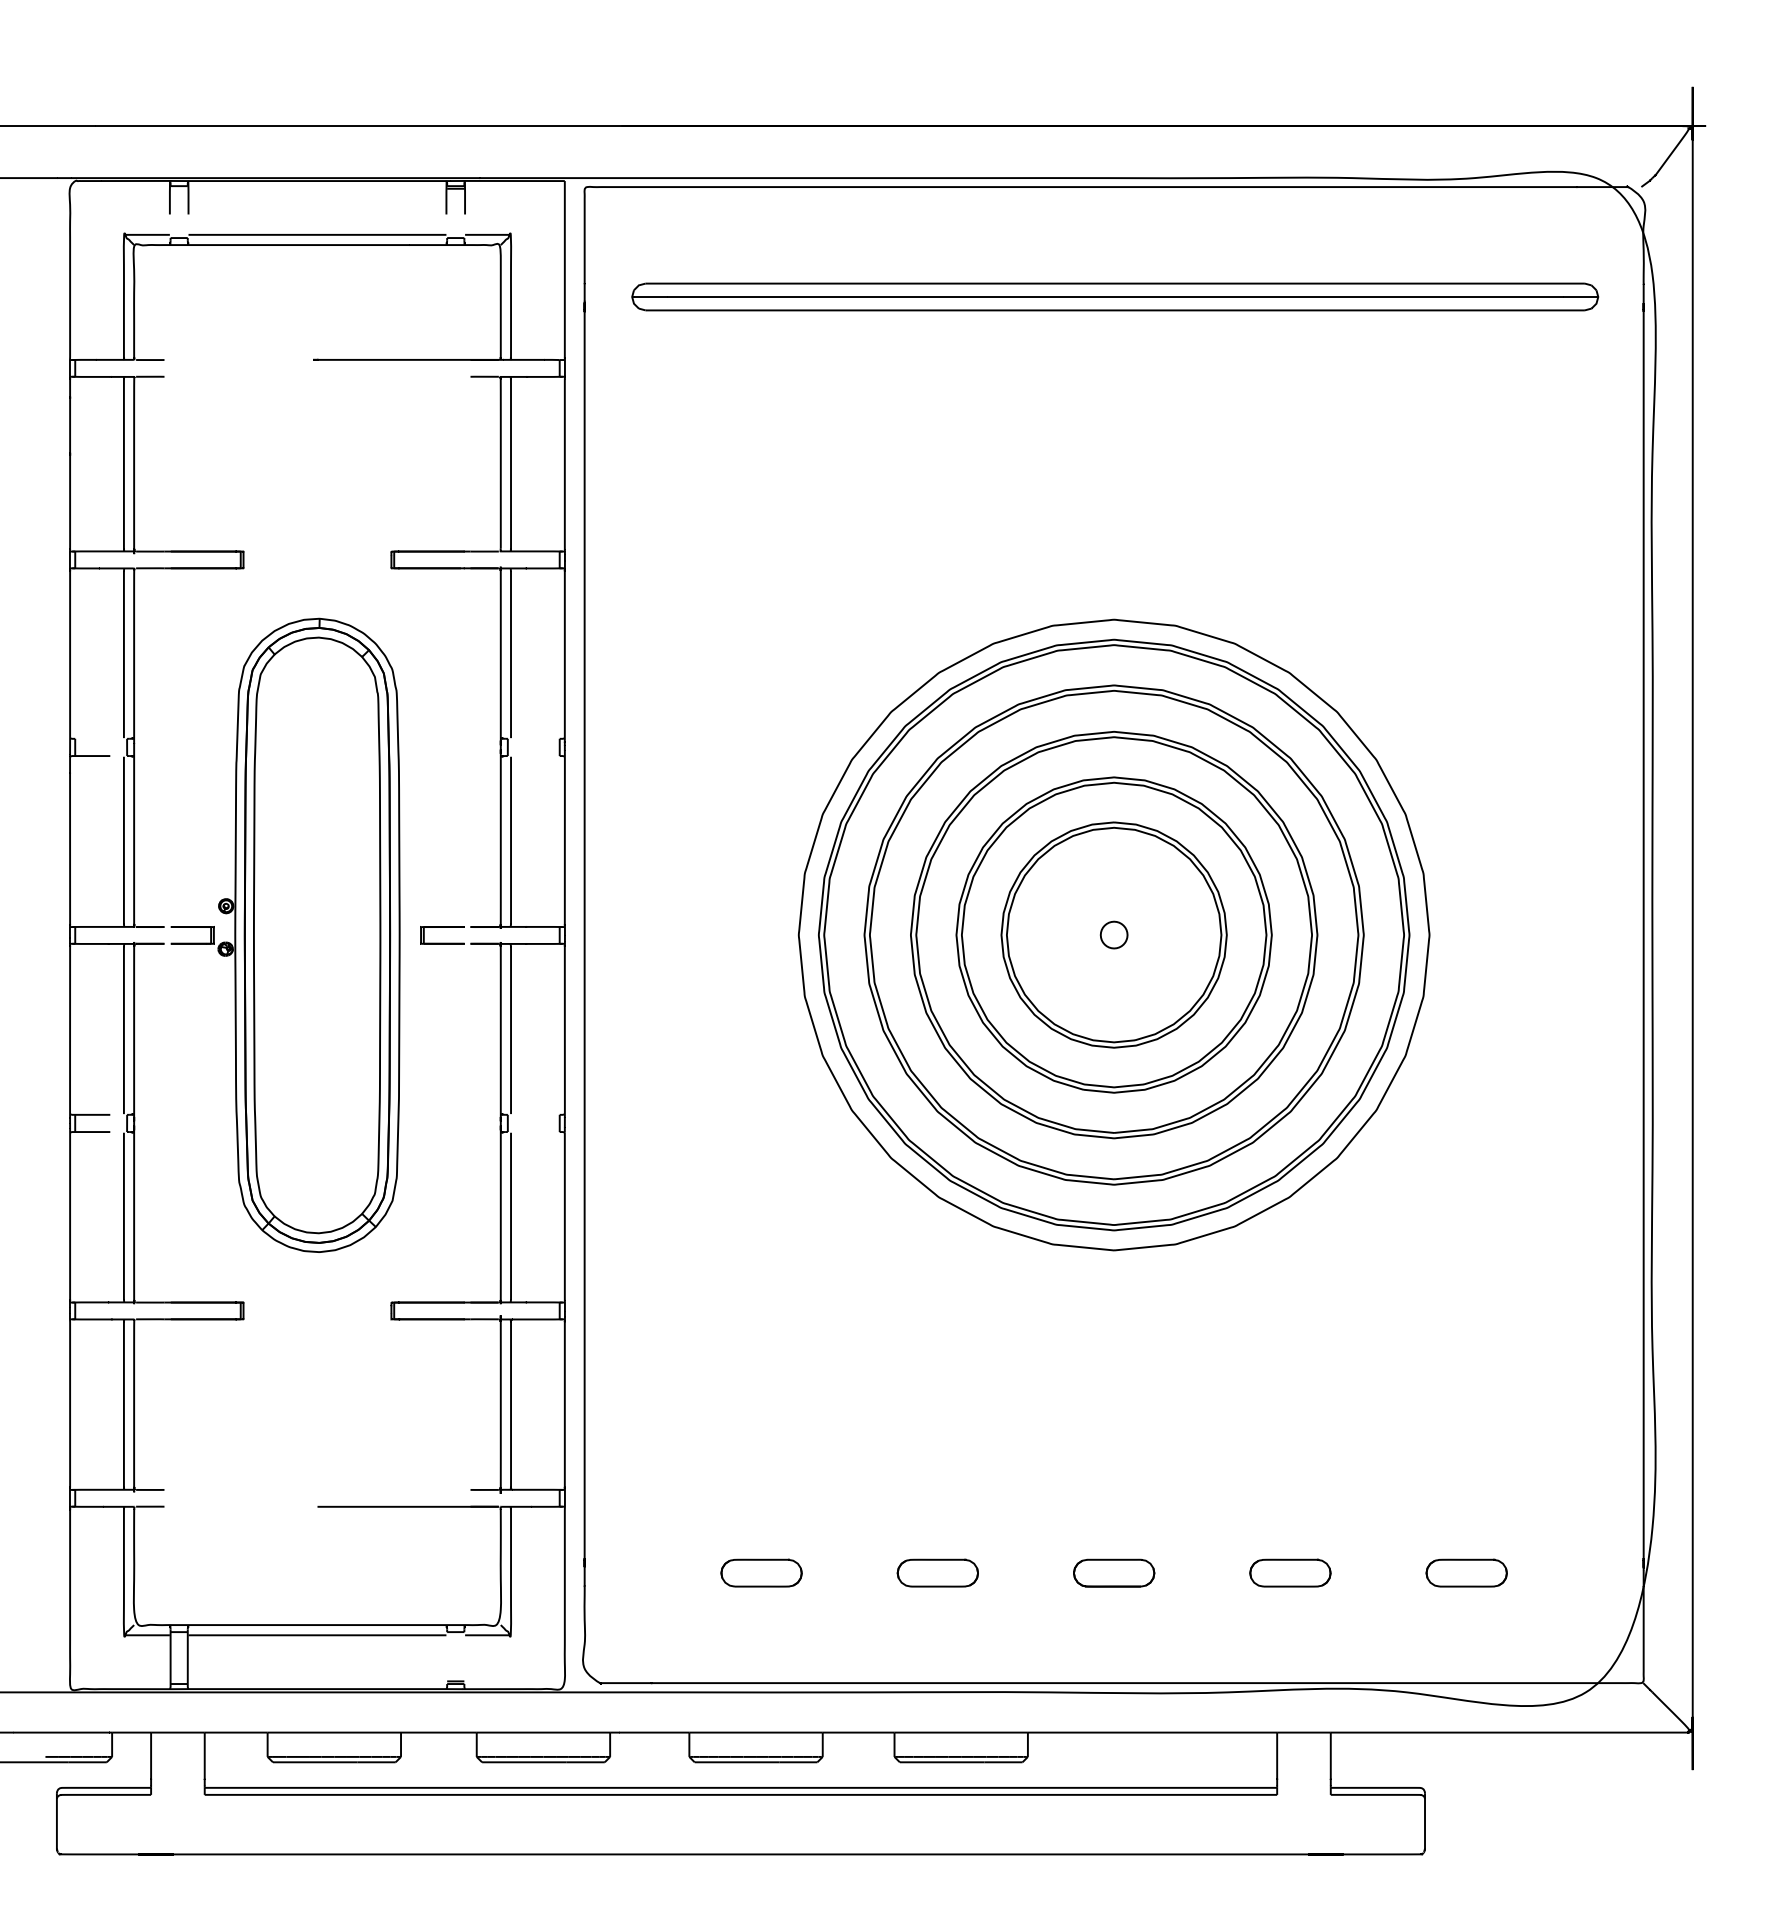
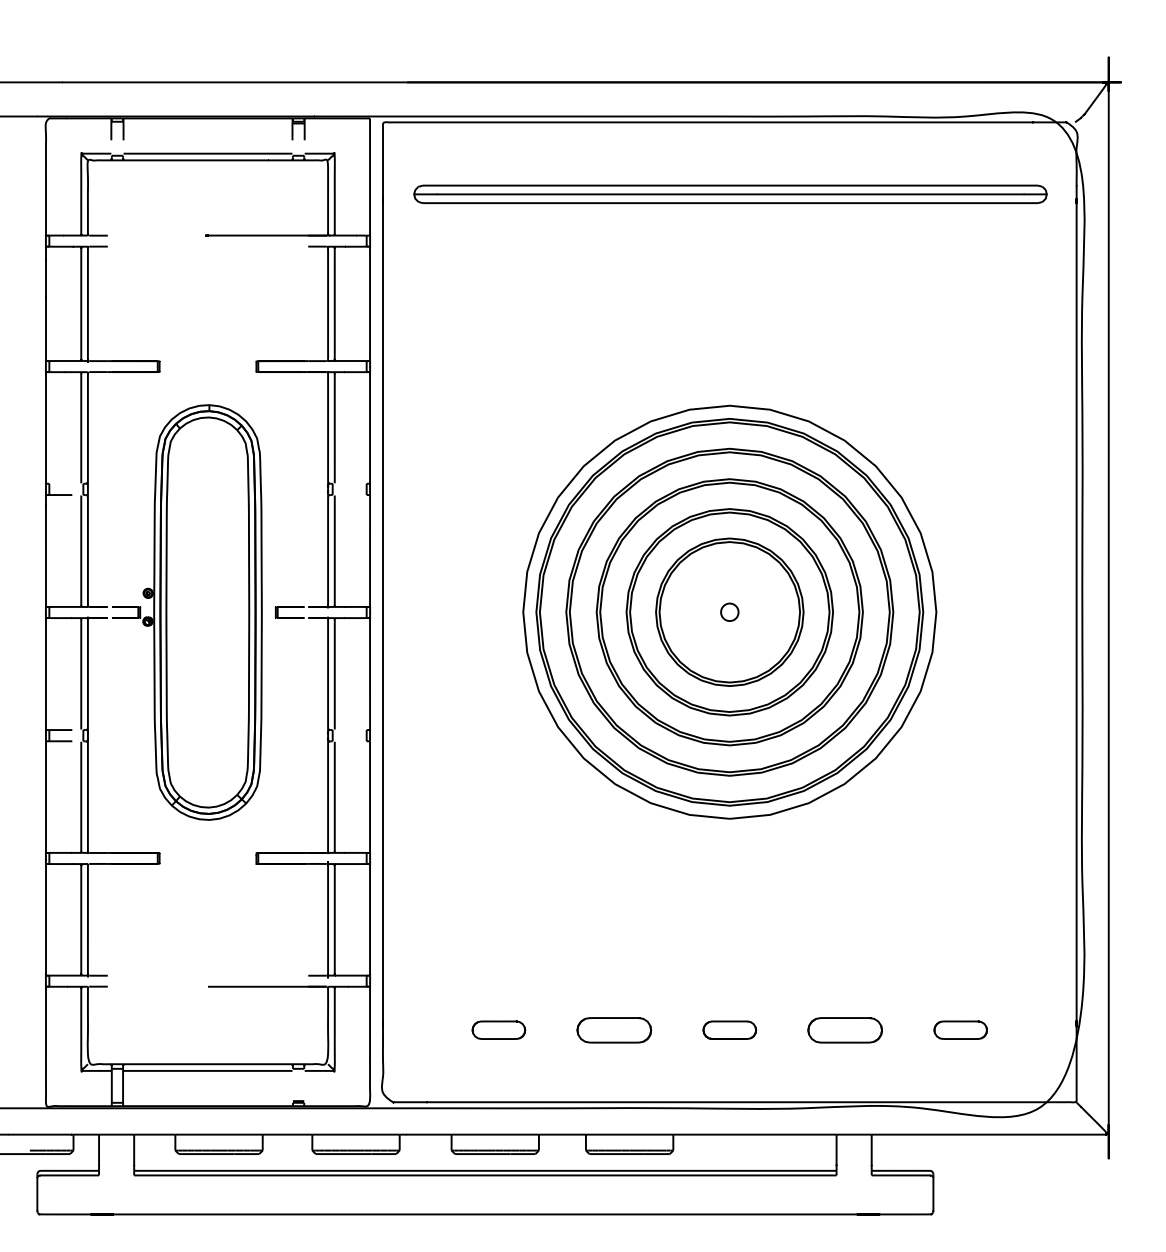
part: (938, 1572) -> (614, 1029), size x1.4
part: (1290, 1572) -> (845, 1029), size x1.4

